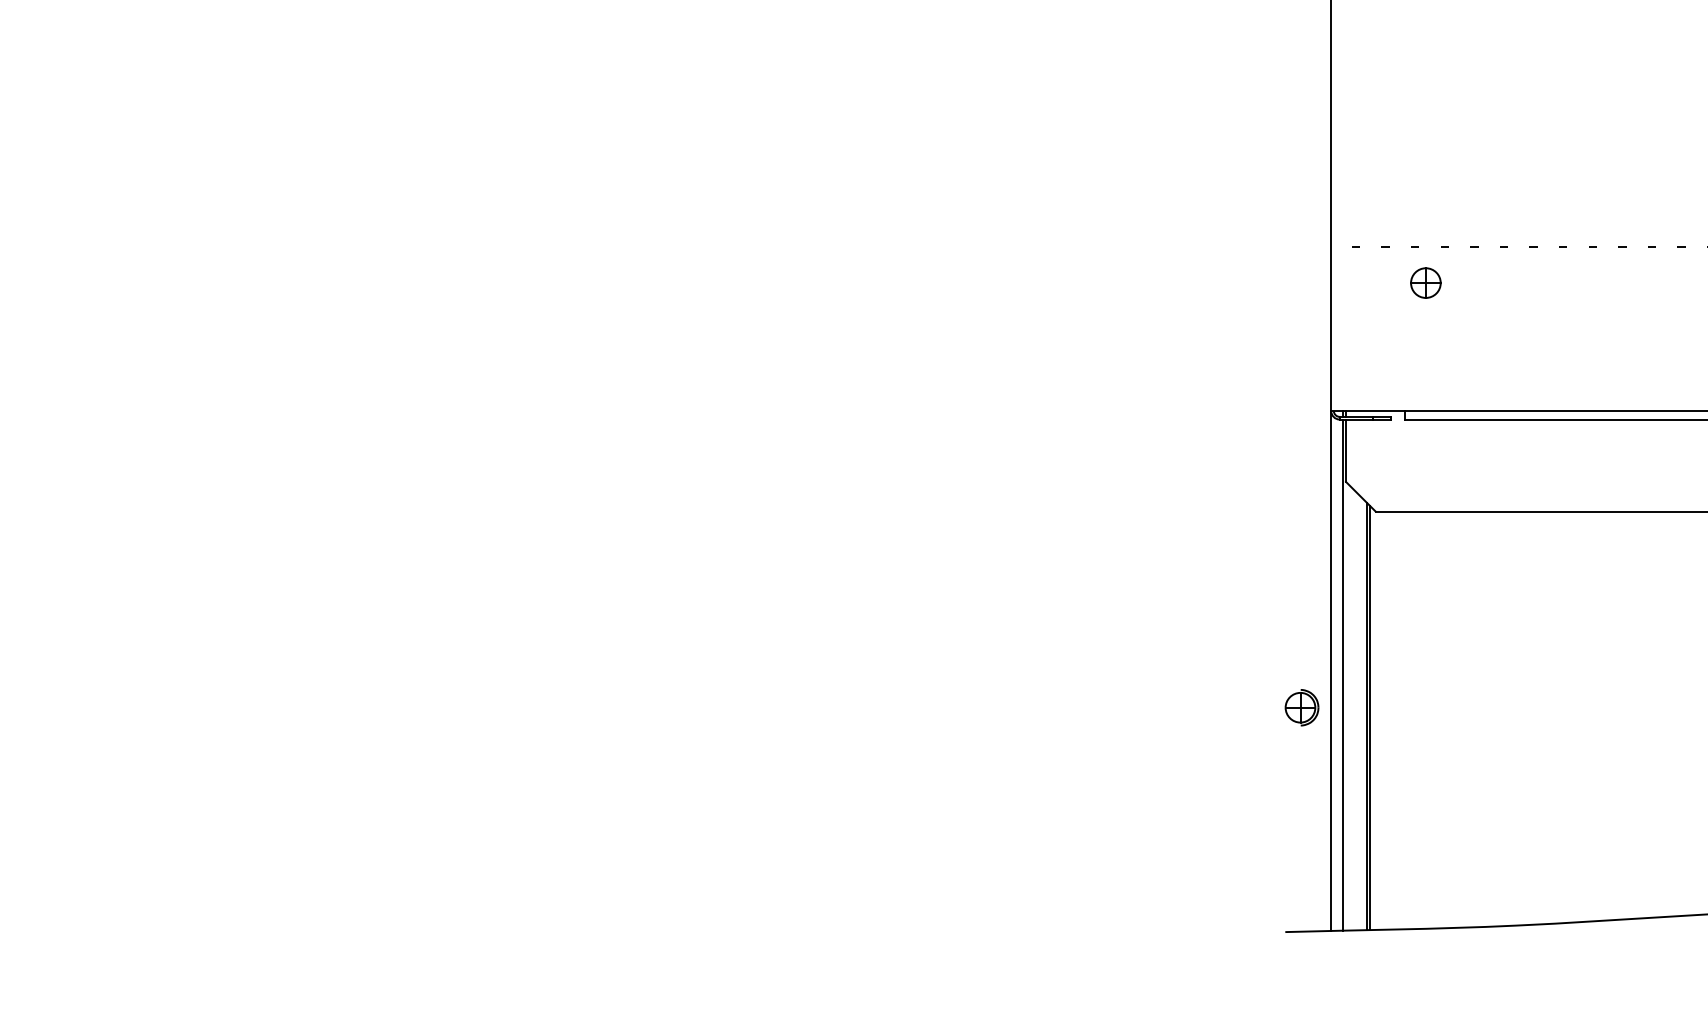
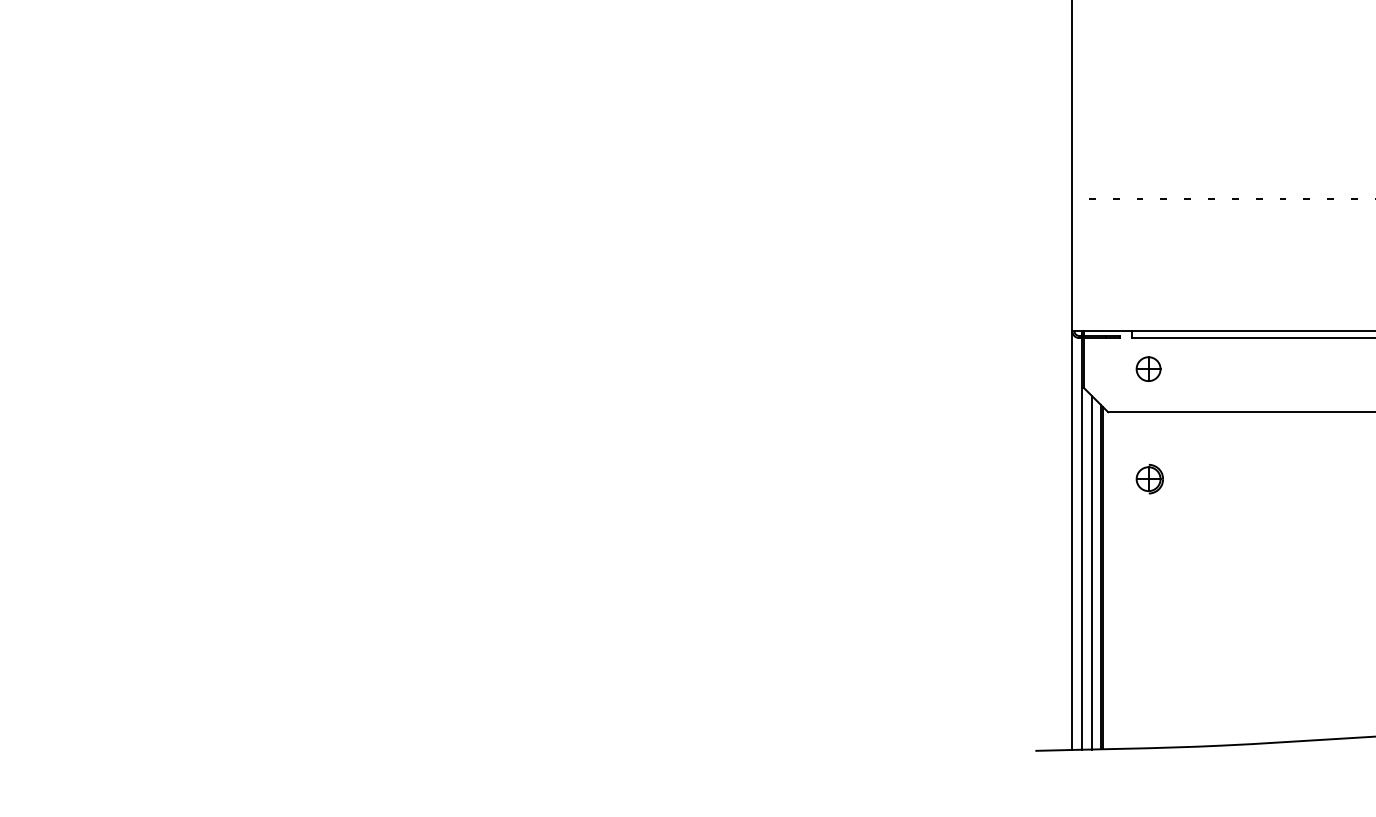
part: (1425, 282) -> (1148, 368), moved
part: (1301, 706) -> (1149, 478), moved
line: (1354, 710) -> (1091, 572), added

